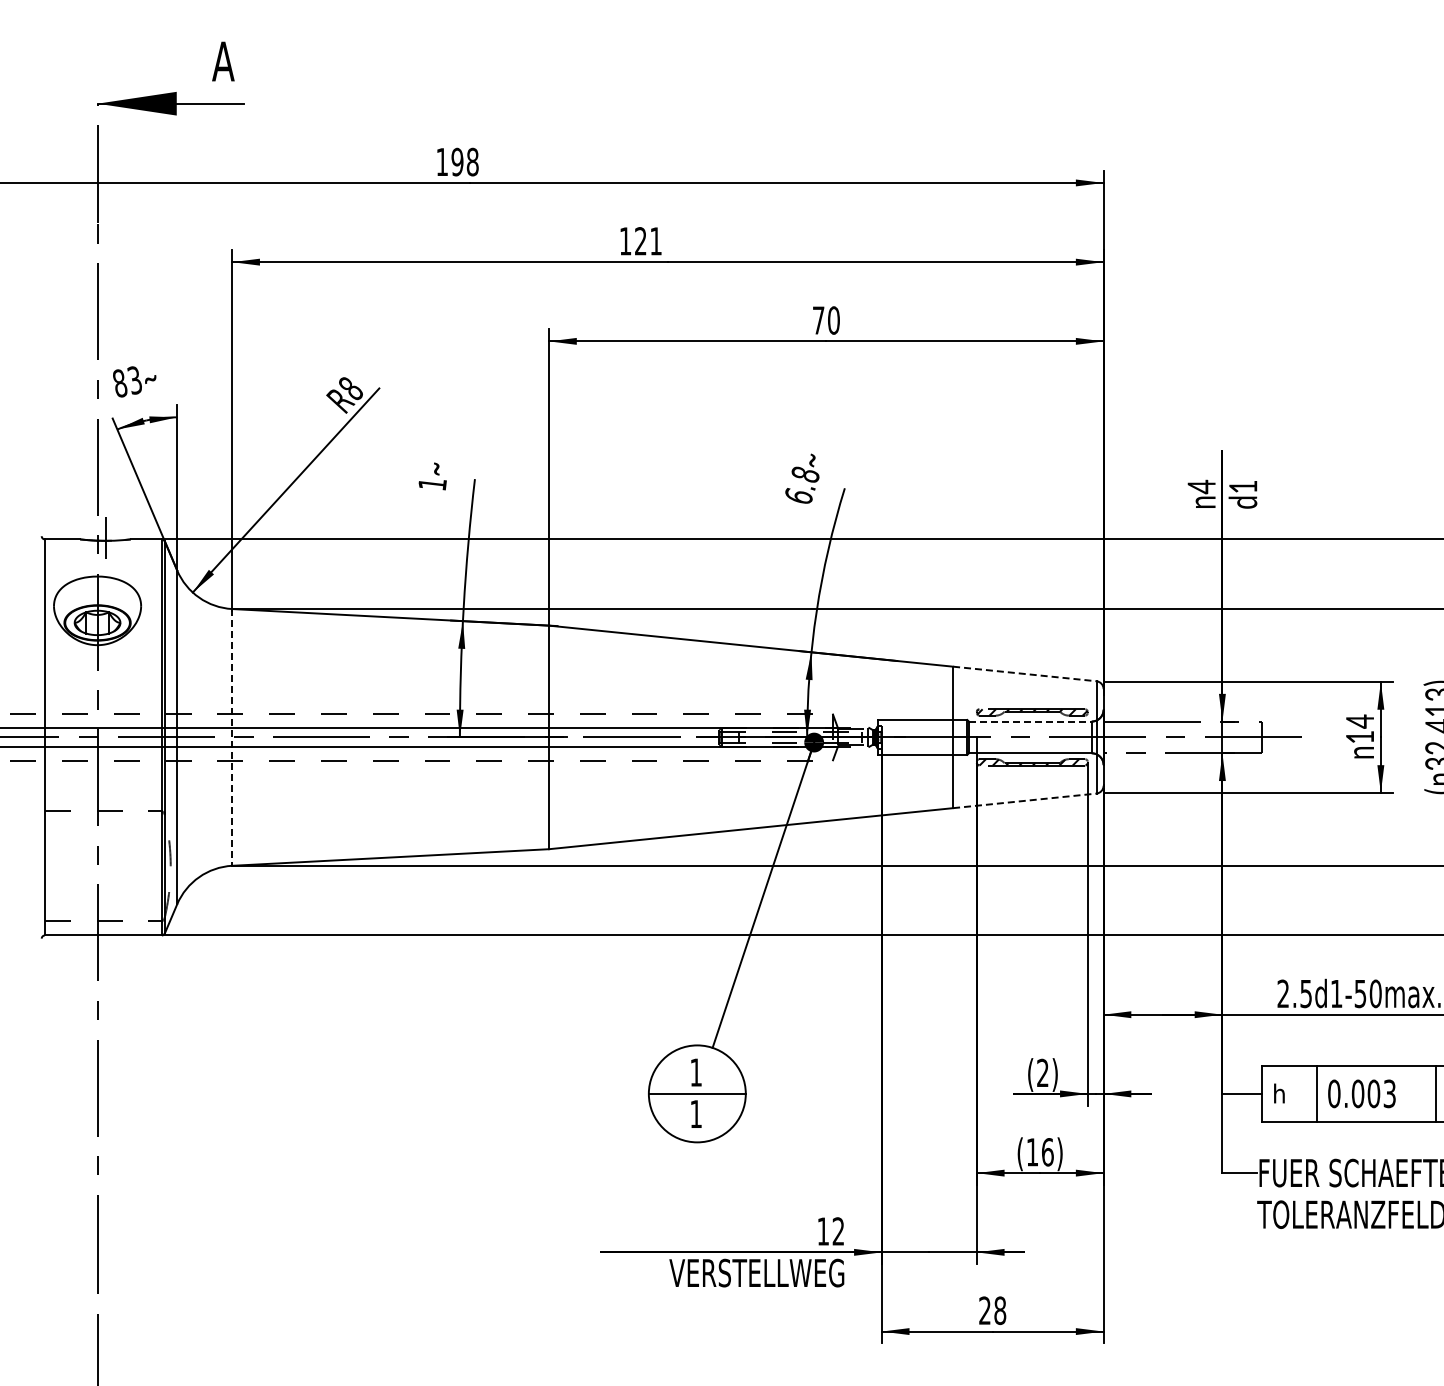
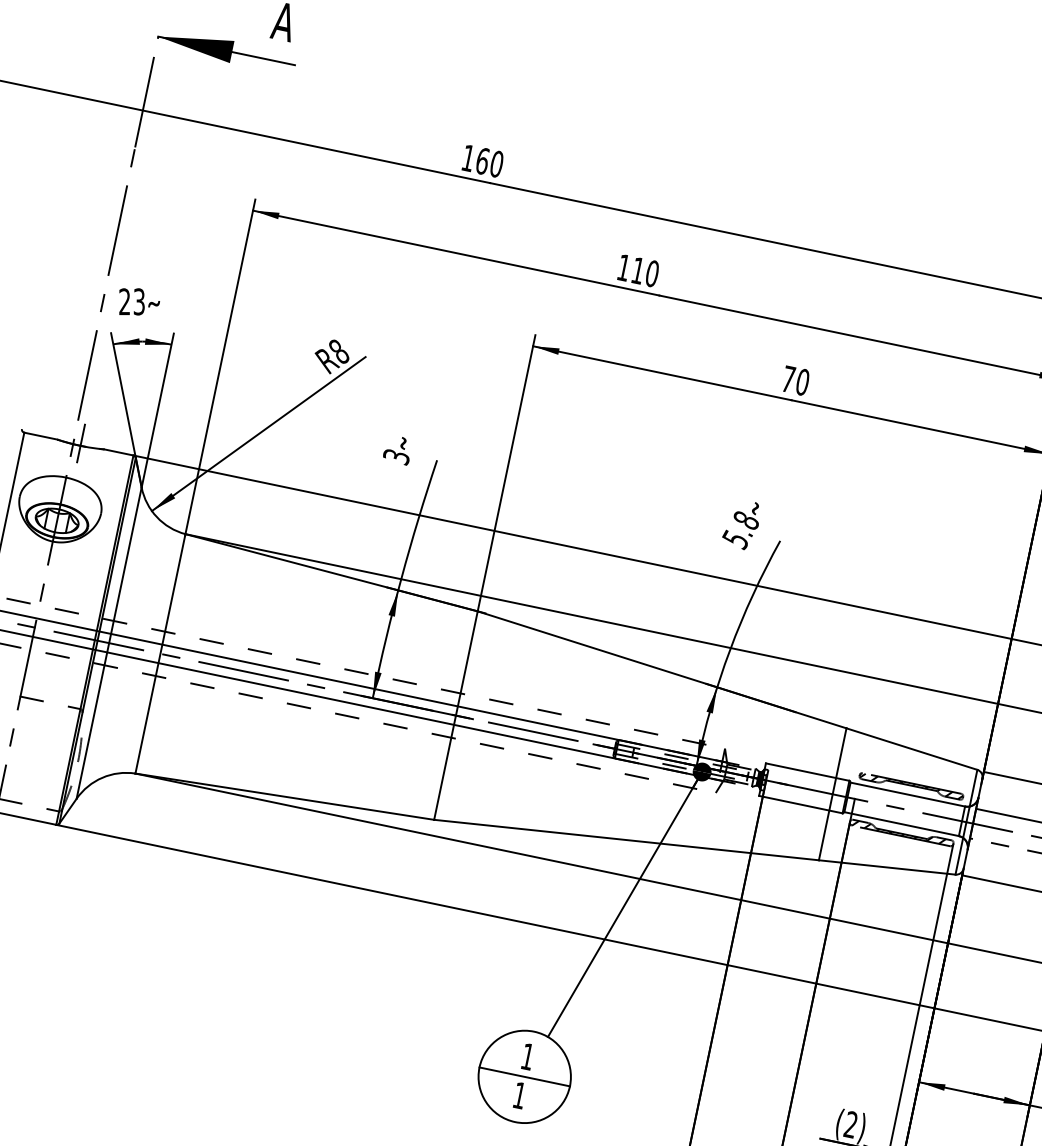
text: (464, 161) -> (489, 162), 198 -> 160
text: (648, 241) -> (645, 272), 121 -> 110
text: (119, 383) -> (124, 301), 83 -> 23
text: (432, 484) -> (396, 457), 1 -> 3
text: (798, 496) -> (735, 539), 6.8 -> 5.8
line: (1025, 674) -> (912, 749), dashed -> solid
line: (1030, 721) -> (907, 794), dashed -> solid
line: (232, 737) -> (160, 653), dashed -> solid
line: (1025, 800) -> (887, 867), dashed -> solid

